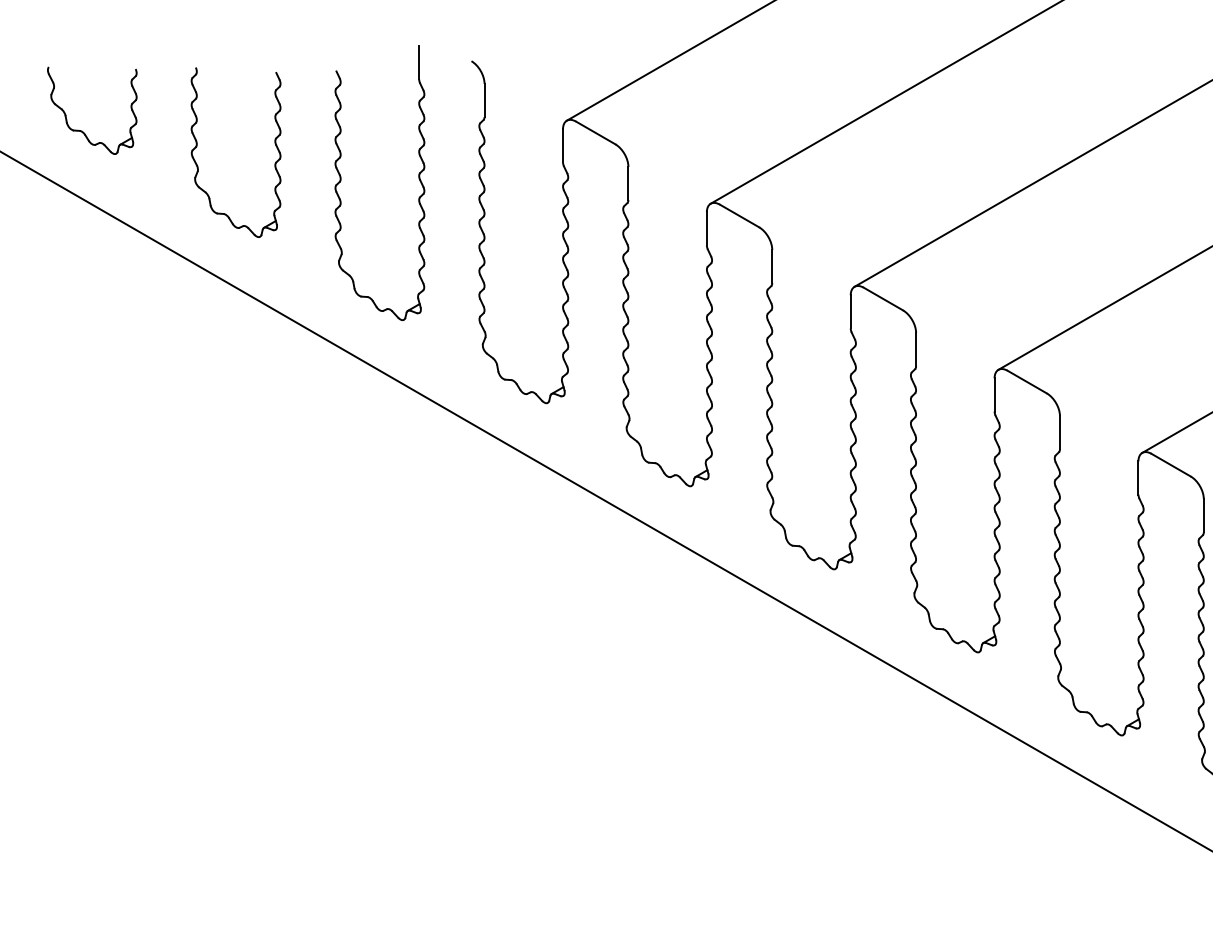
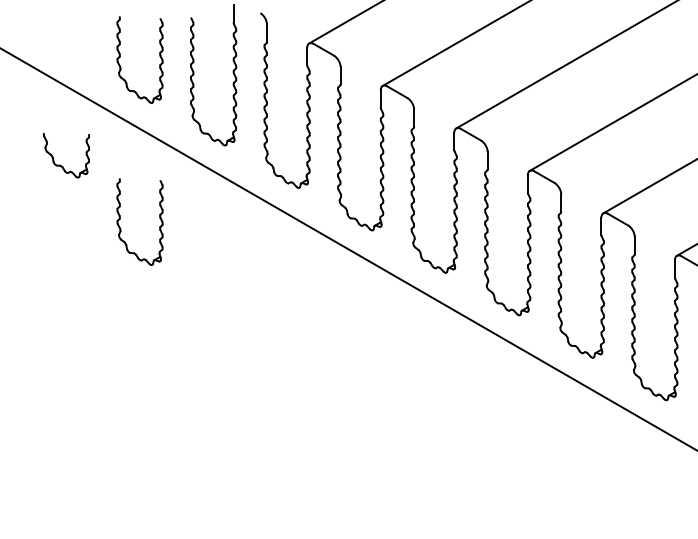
part: (80, 128) -> (60, 164), moved
part: (197, 464) -> (120, 219), added

